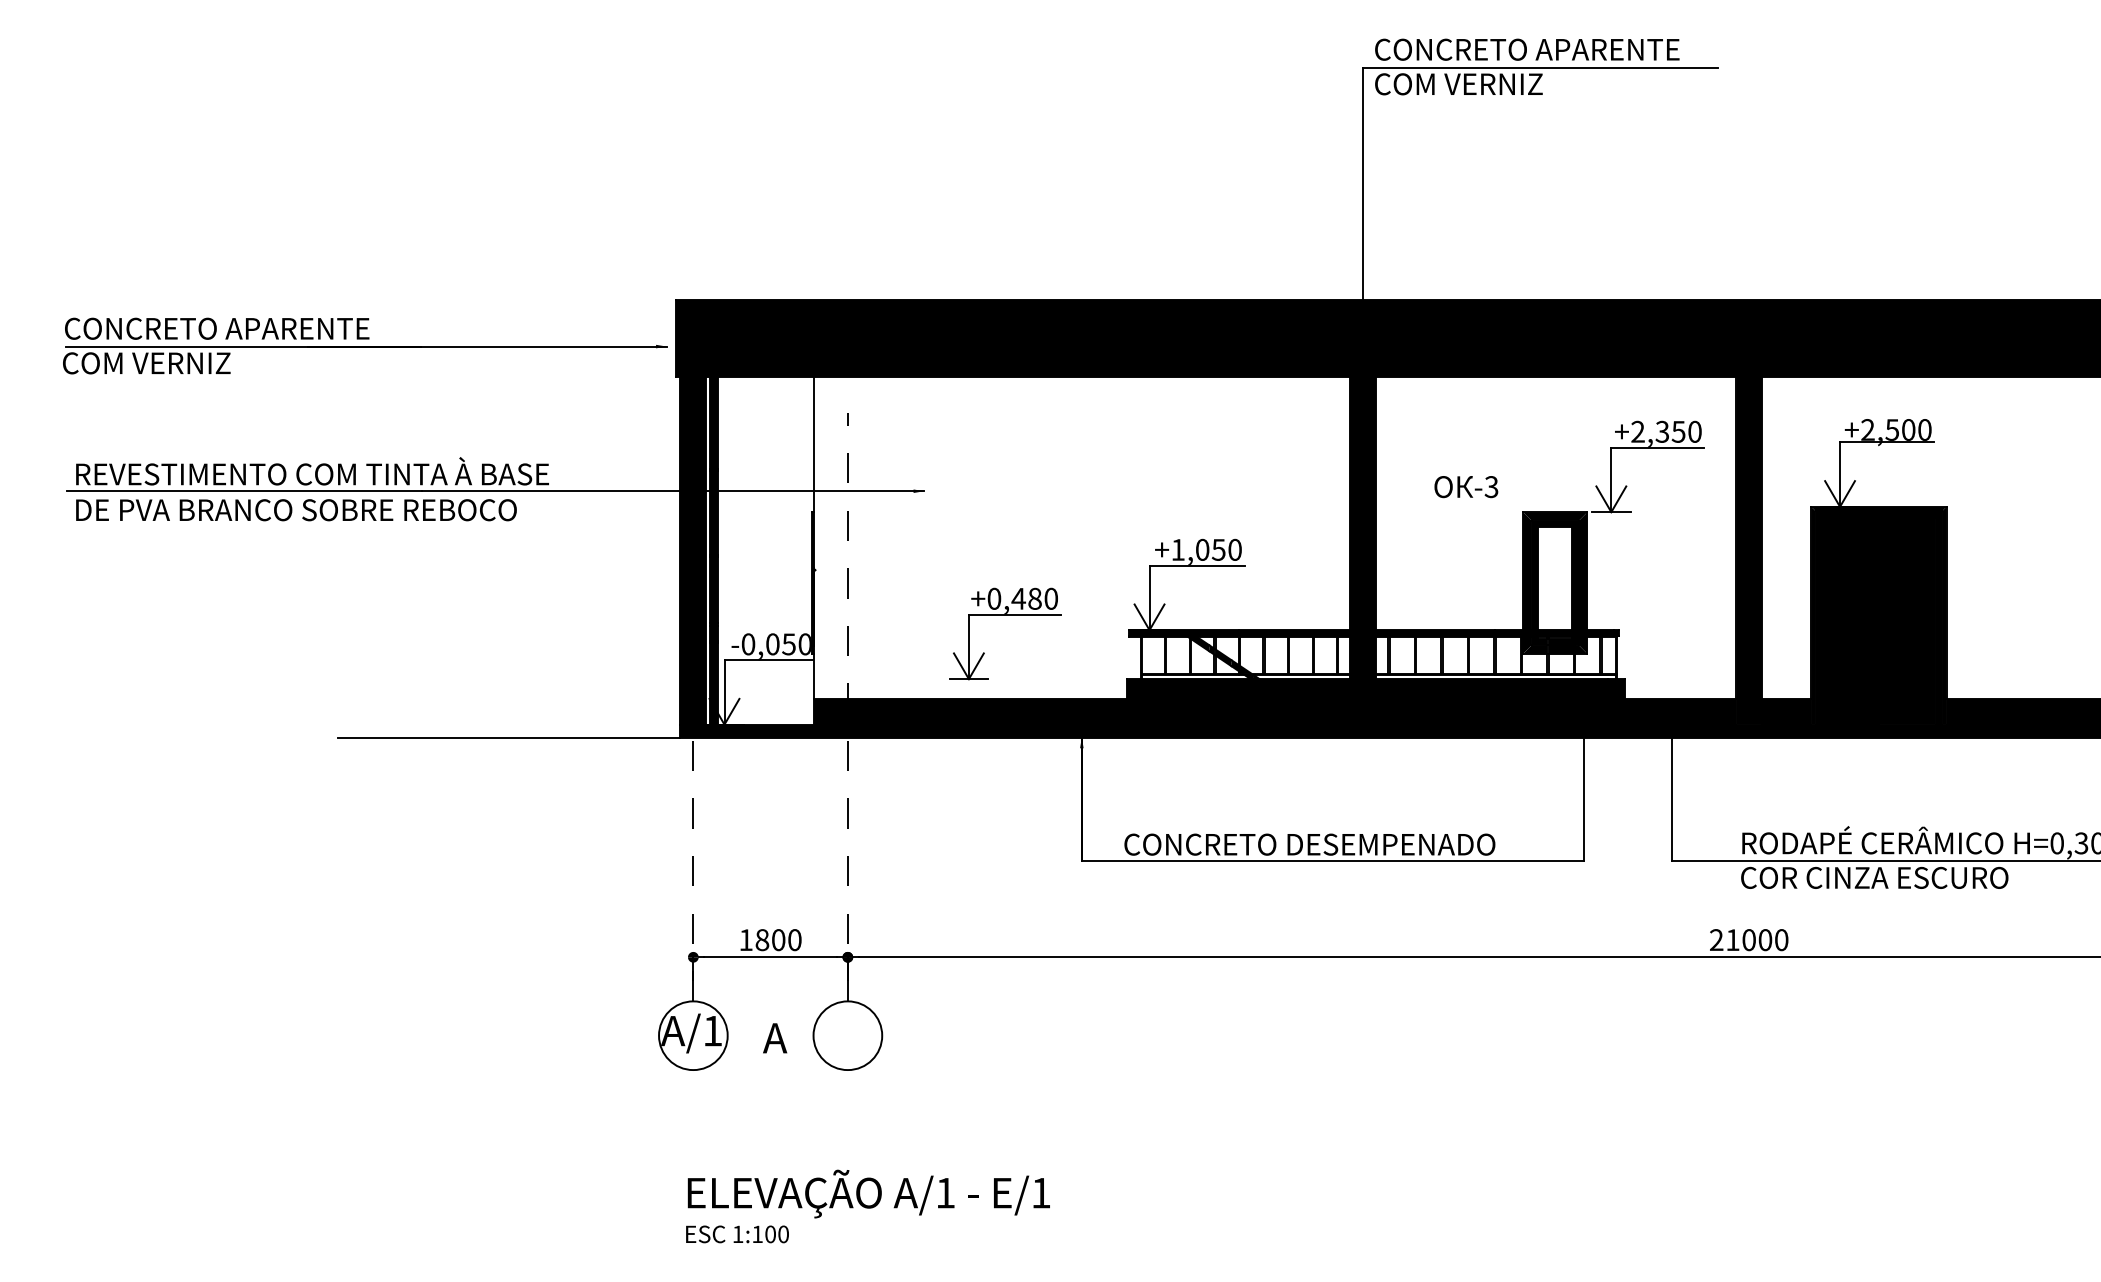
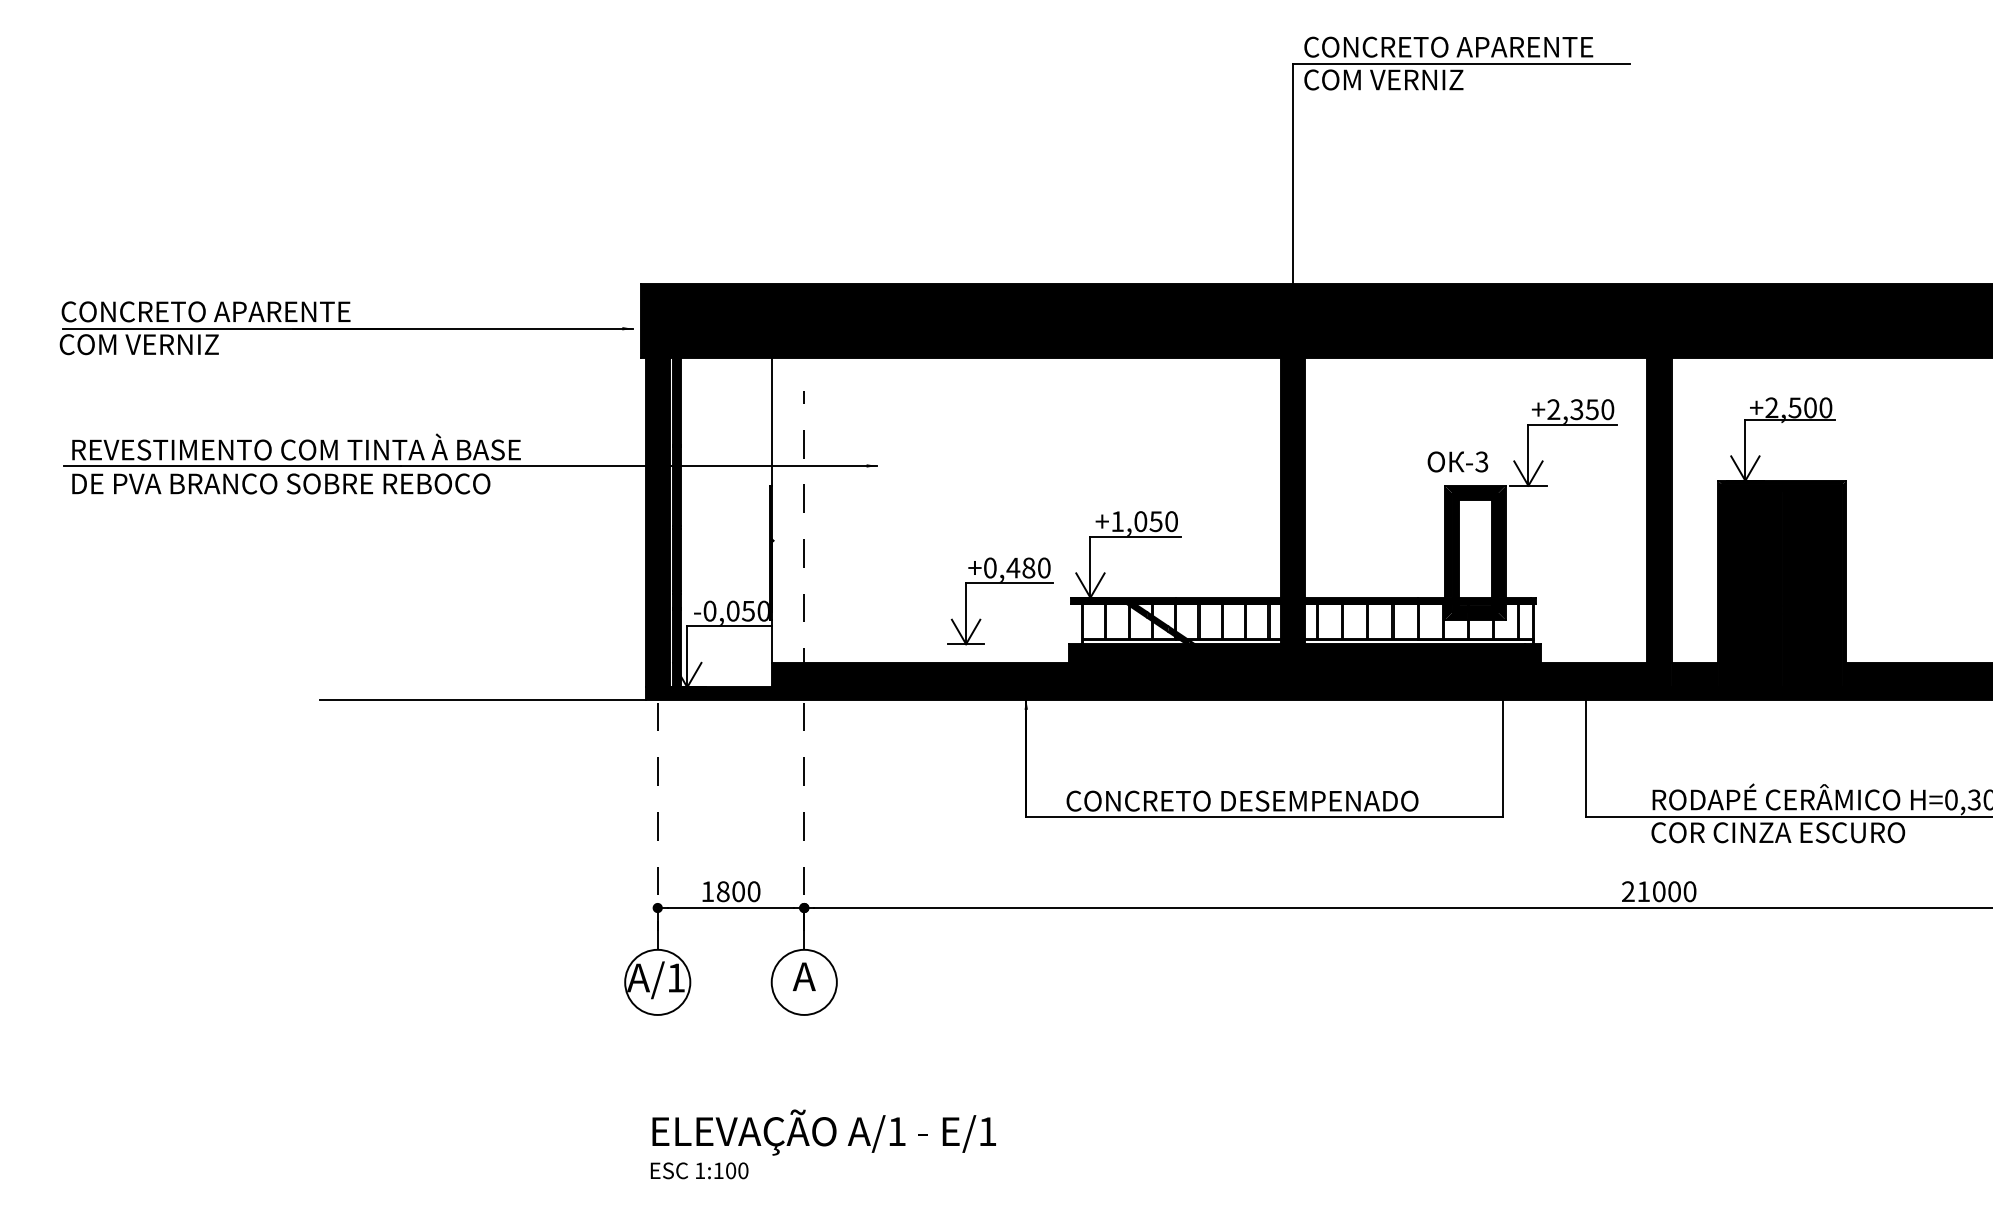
text: (1465, 486) -> (1457, 461), moved
part: (1005, 615) -> (1000, 583), moved
text: (774, 1037) -> (803, 976), moved

